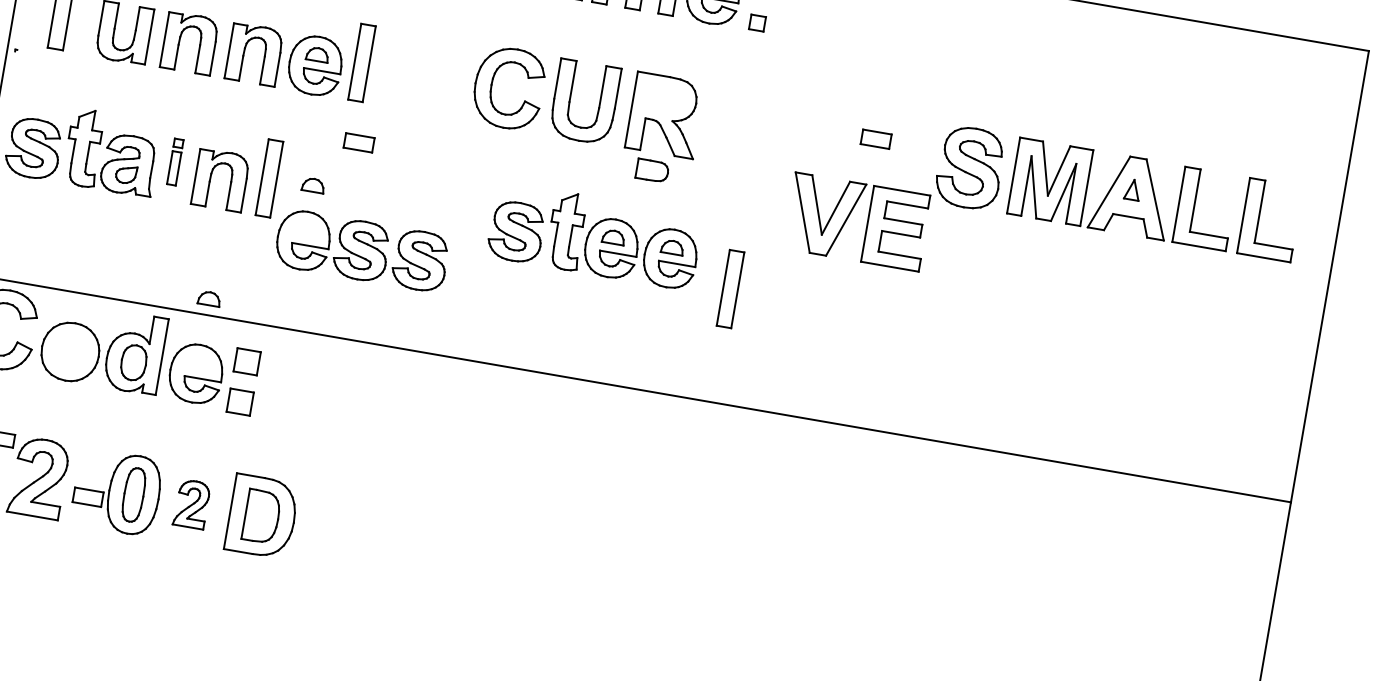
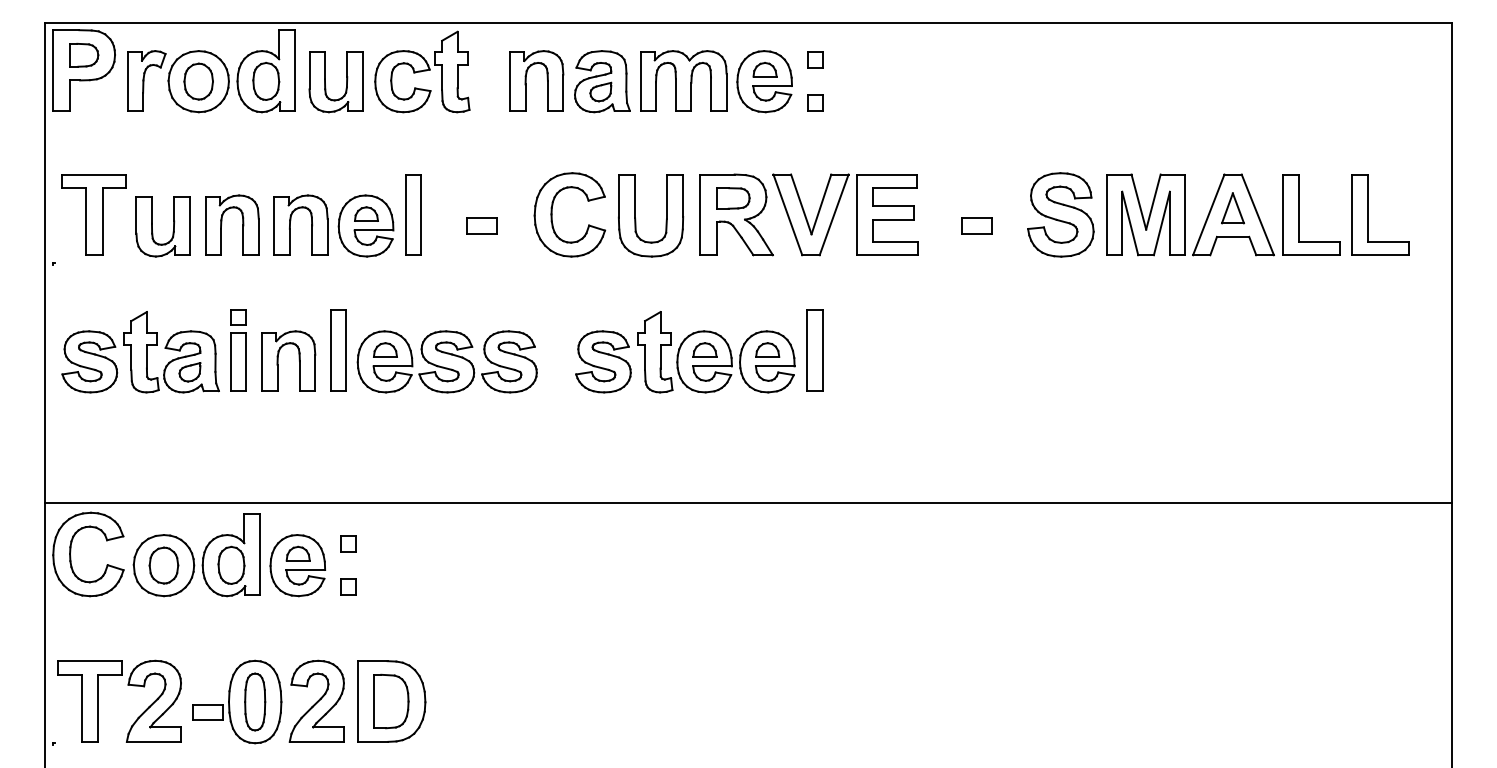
part: (876, 138) -> (976, 225), moved
part: (358, 142) -> (481, 225), moved
part: (175, 161) -> (238, 350), size x1.67
part: (652, 170) -> (733, 198), moved
part: (1132, 189) -> (1232, 208), size x1.43
part: (848, 217) -> (836, 211), moved
part: (361, 250) -> (446, 361), moved
part: (730, 288) -> (814, 350), moved
part: (208, 298) -> (297, 553), moved
part: (69, 351) -> (163, 565), added
part: (247, 361) -> (348, 543), size x0.62
part: (240, 401) -> (348, 586), size x0.62
part: (191, 503) -> (316, 700), size x1.67

